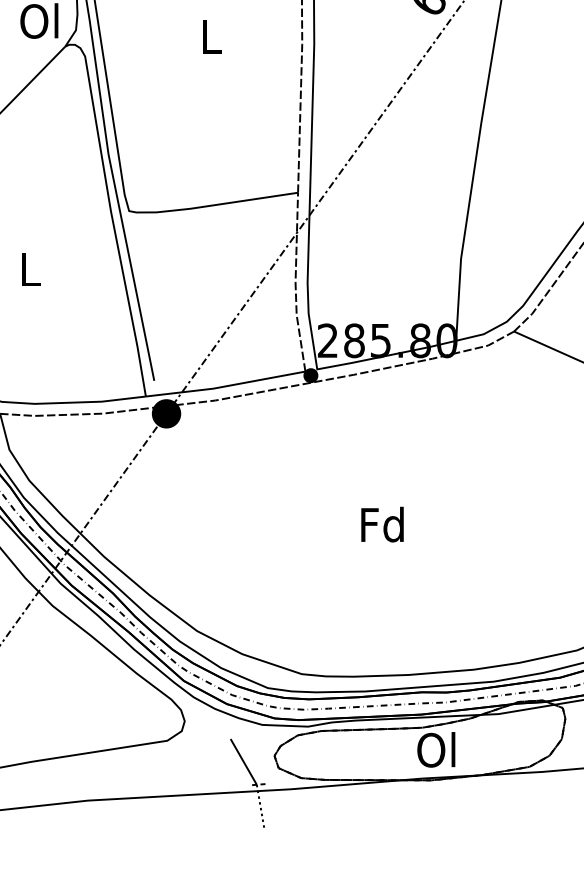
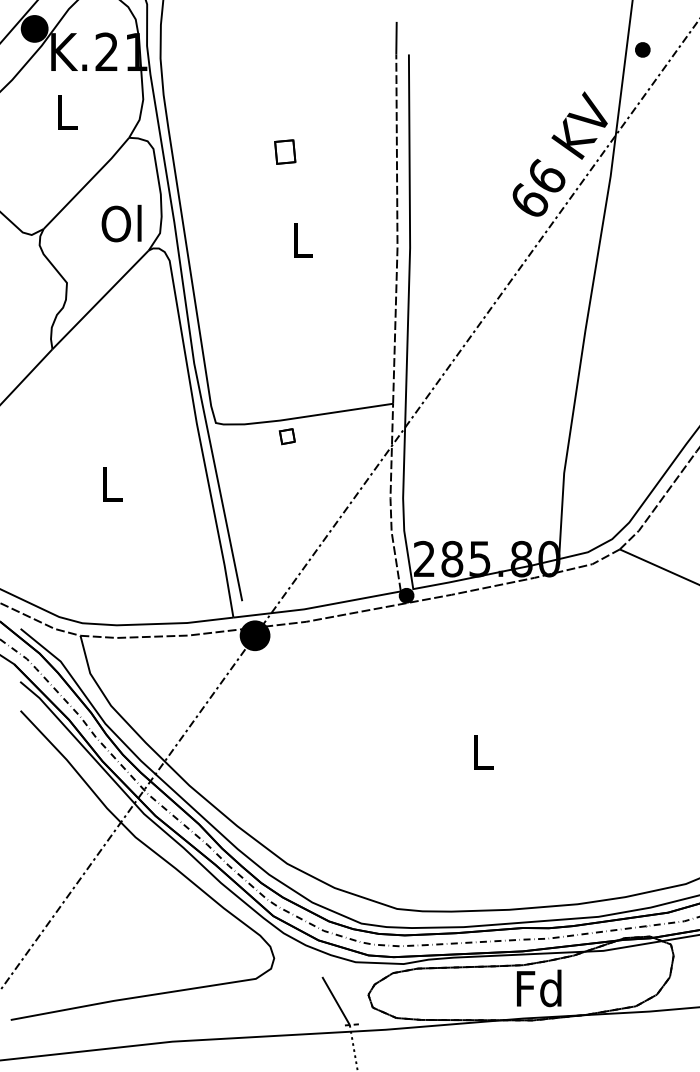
part: (196, 223) -> (286, 436), added
text: (382, 524) -> (481, 751), Fd -> L
text: (437, 749) -> (539, 988), Ol -> Fd

